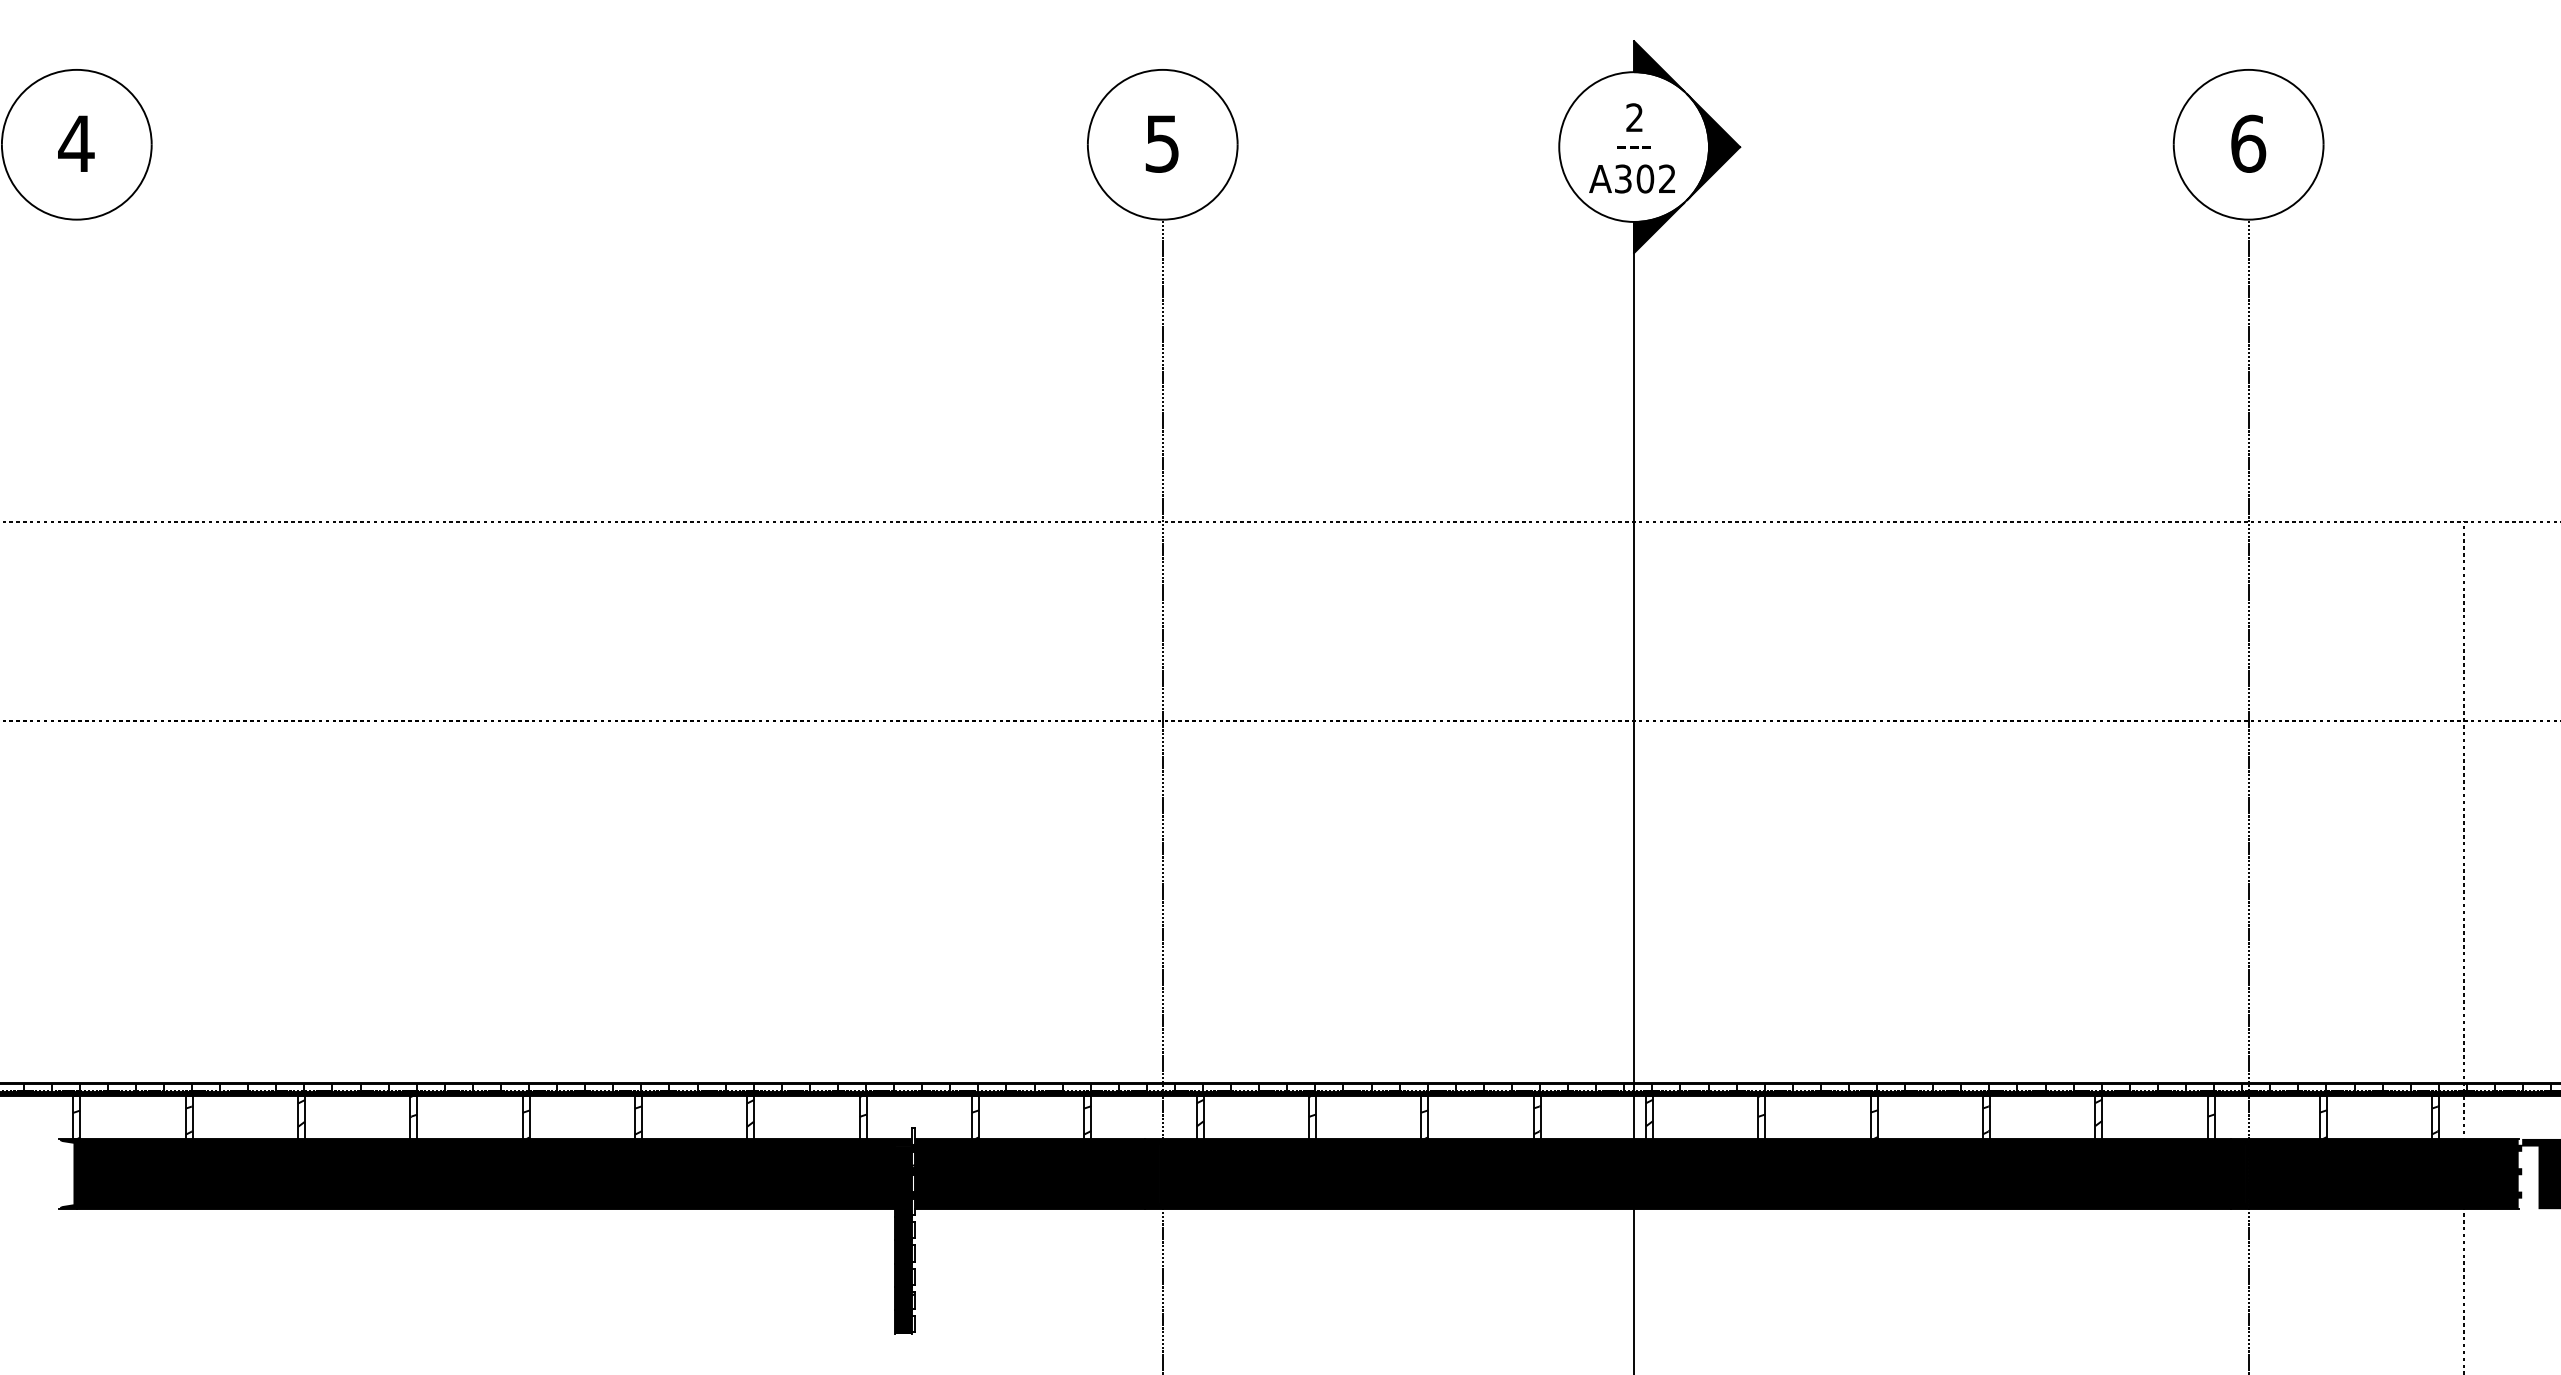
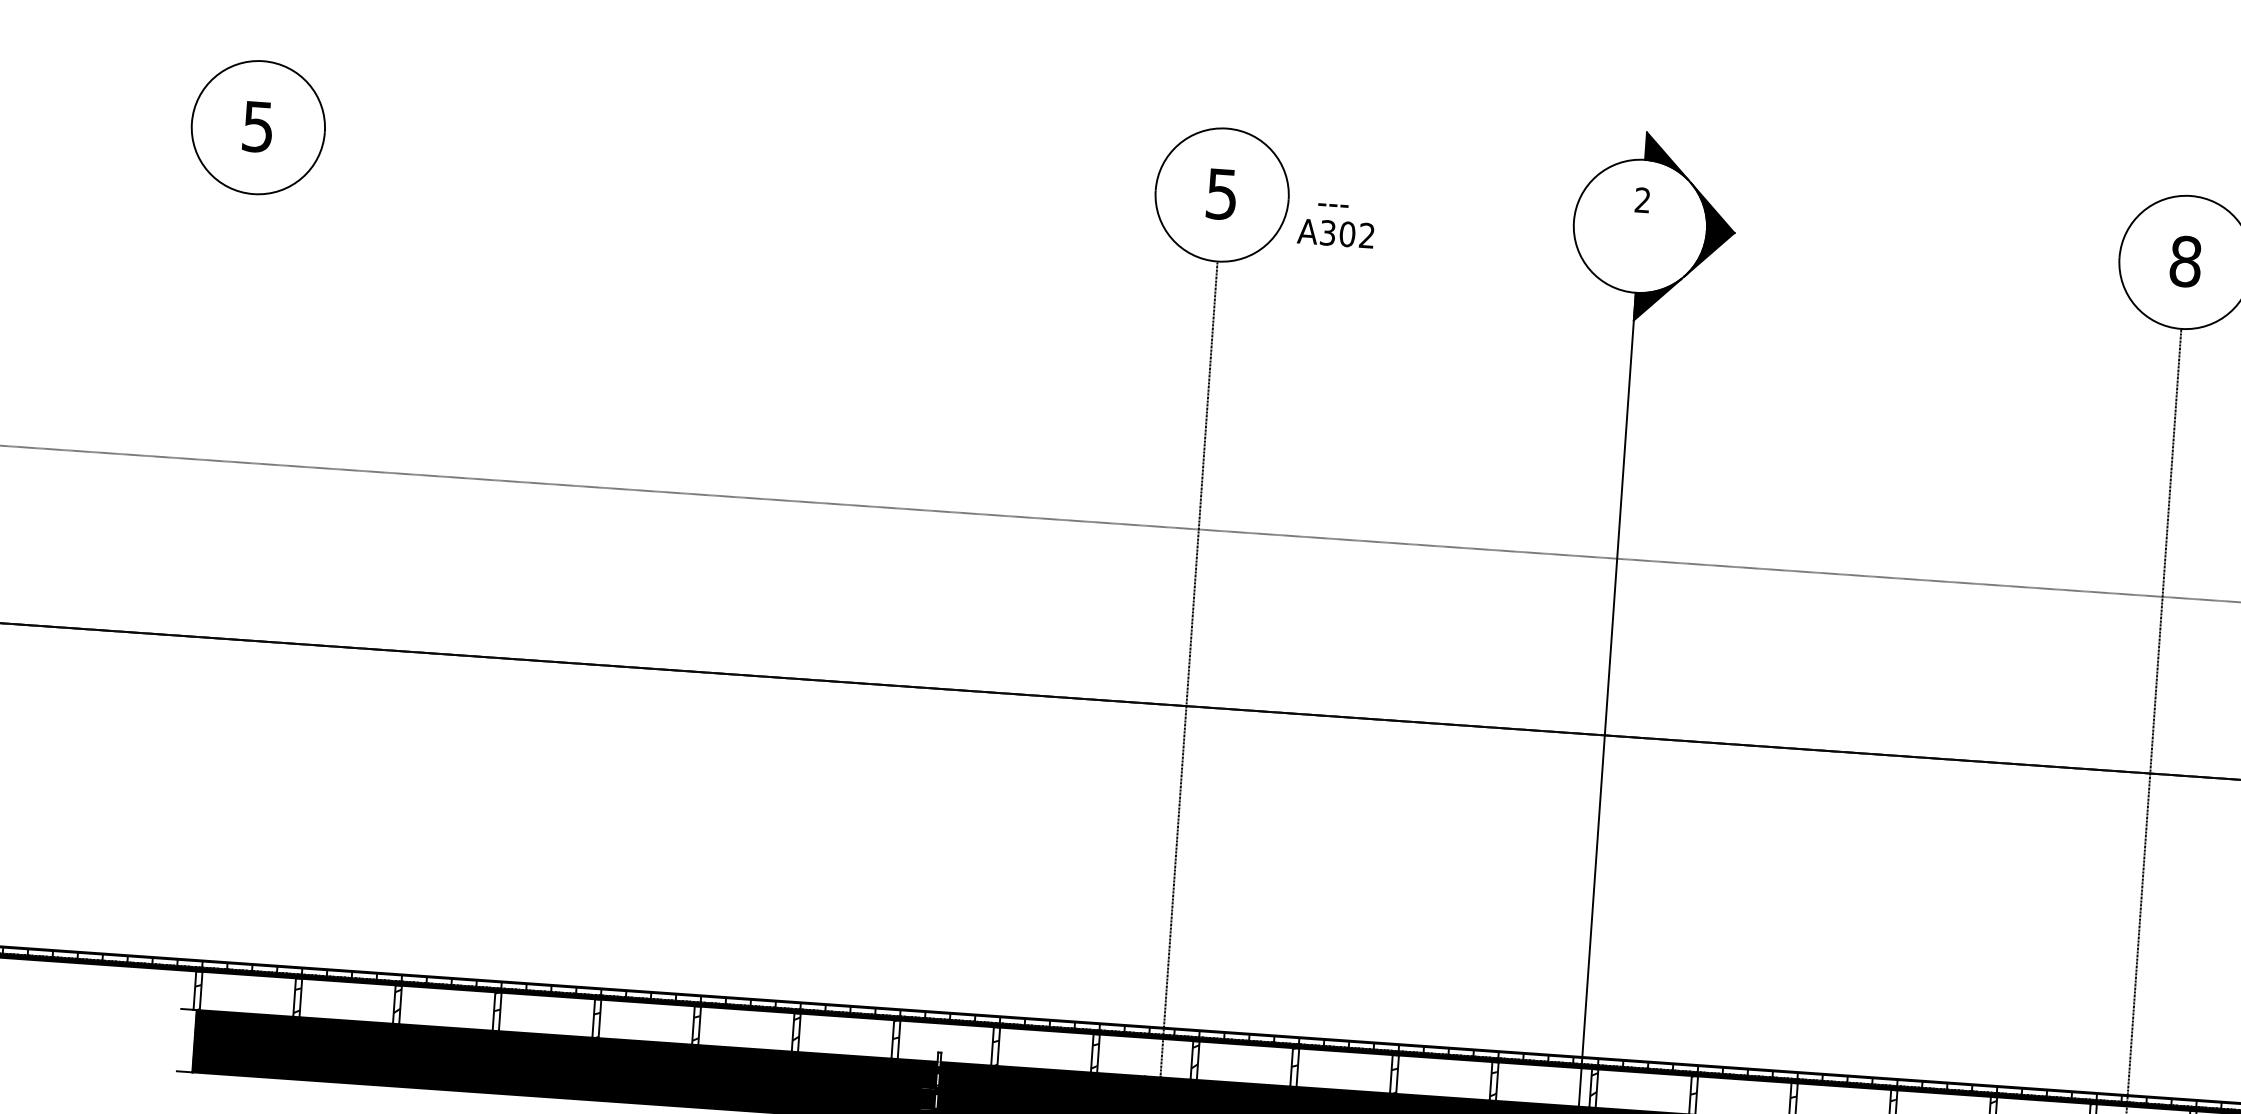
text: (76, 143) -> (258, 126), 4 -> 5
text: (2248, 143) -> (2185, 261), 6 -> 8
text: (1633, 147) -> (1332, 205), moved
text: (1631, 178) -> (1335, 233), moved
fill: (67, 1173) -> (186, 1040), removed

